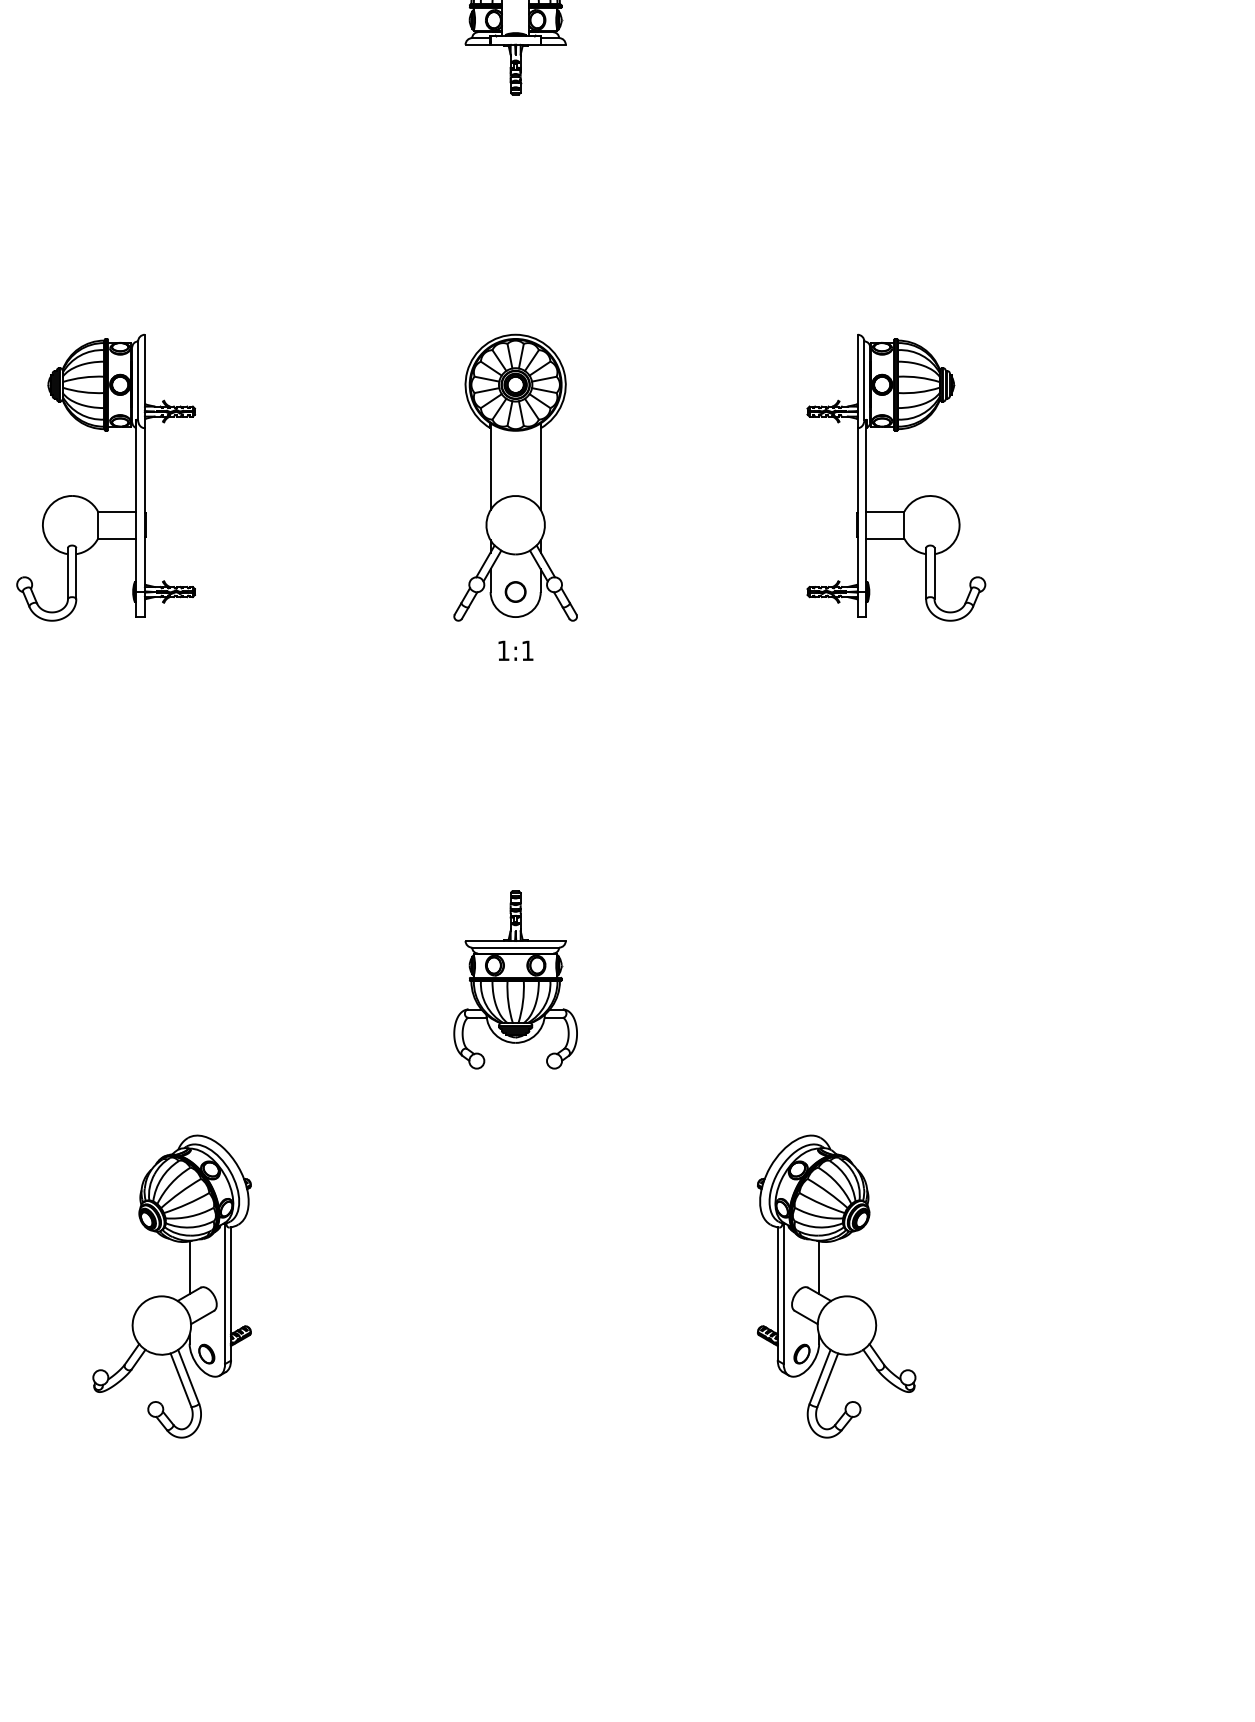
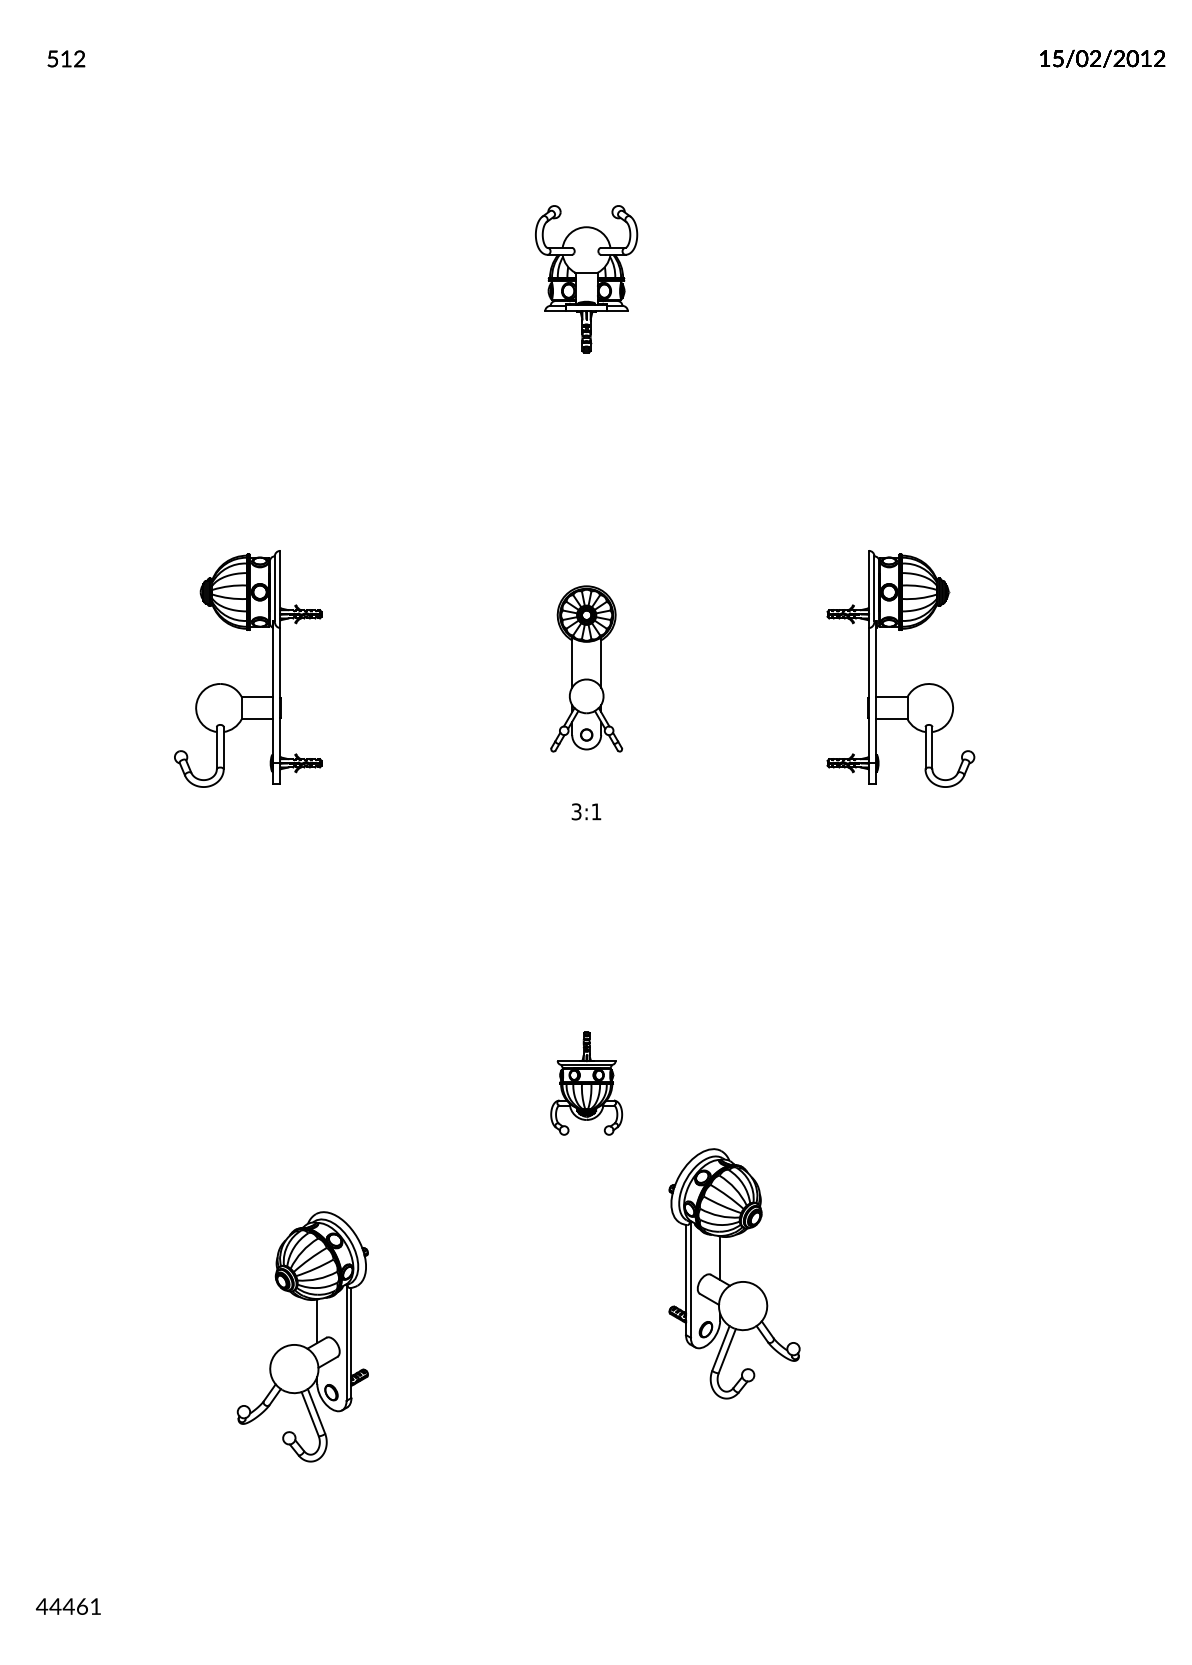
part: (515, 477) -> (586, 668), size x0.7
text: (503, 650) -> (576, 811), 1:1 -> 3:1
part: (515, 979) -> (586, 1083), size x0.7
part: (838, 1295) -> (736, 1281), moved

